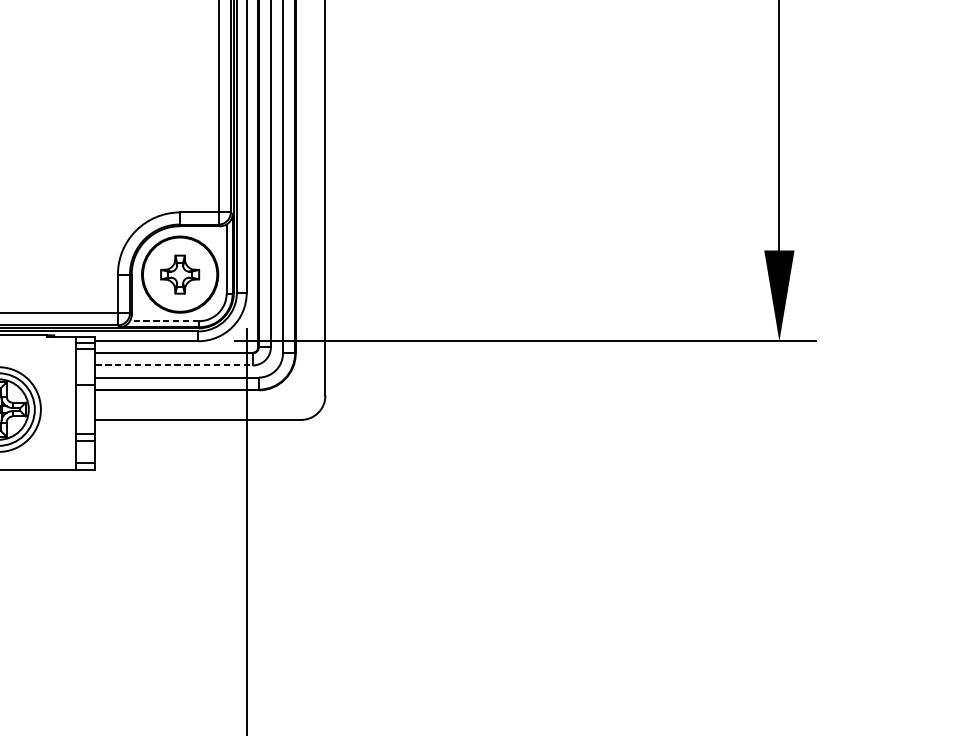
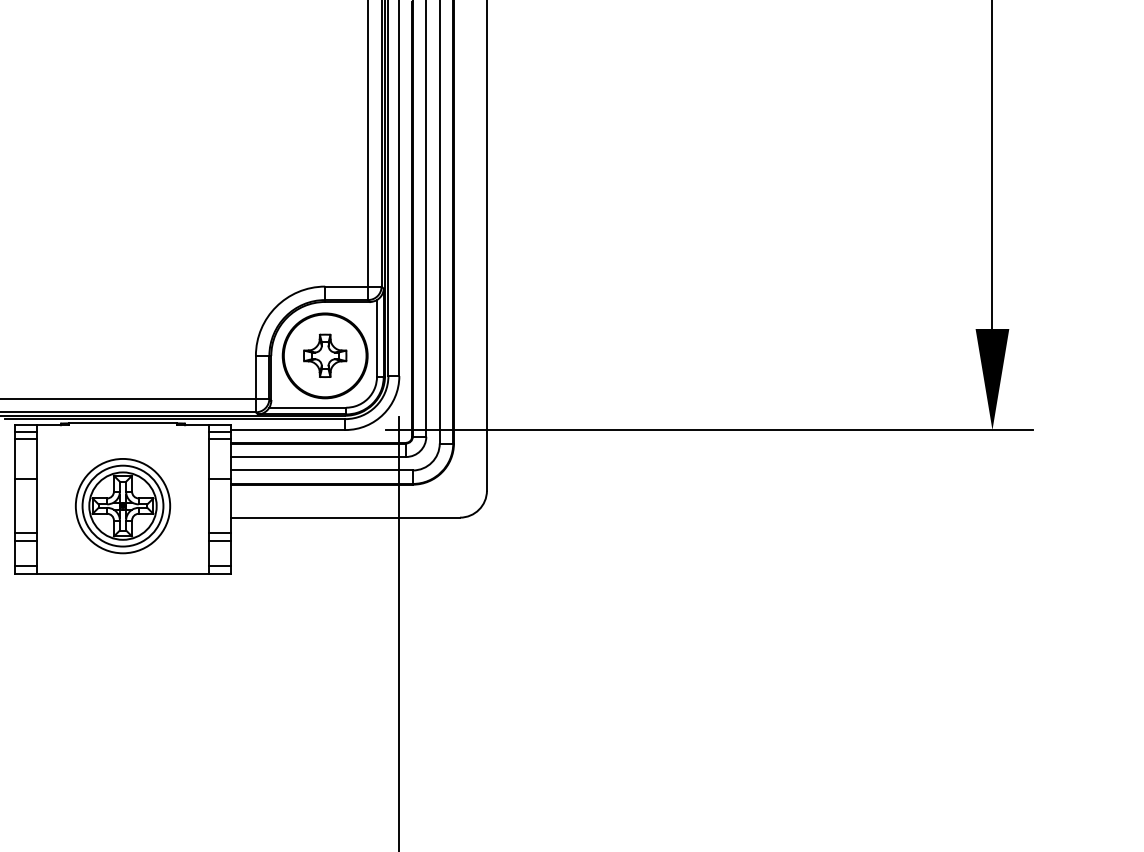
line: (164, 321) -> (307, 407), dashed -> solid
line: (174, 365) -> (318, 457), dashed -> solid

